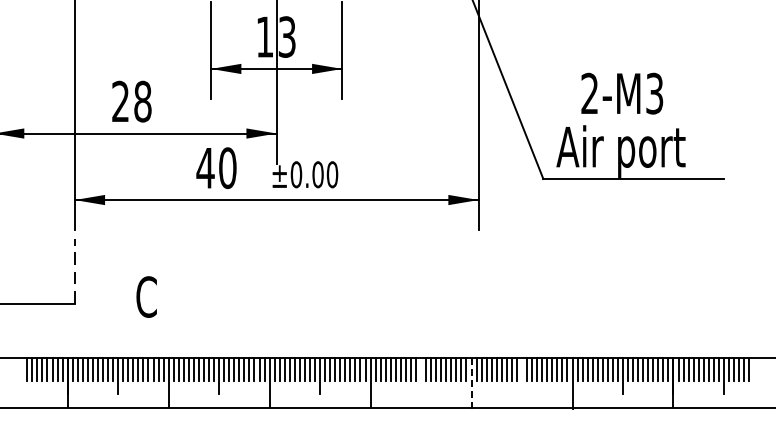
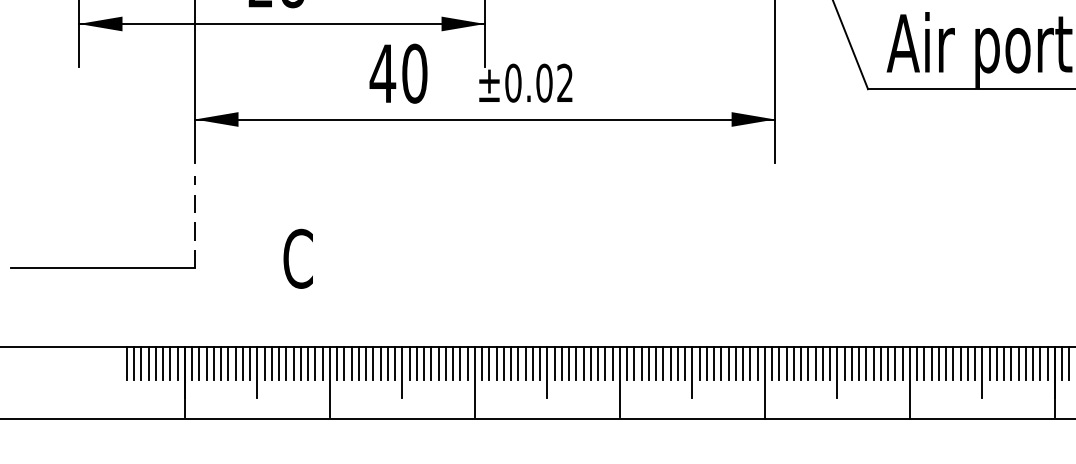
text: (332, 174) -> (565, 82), ±0.00 -> ±0.02
line: (421, 375) -> (693, 371), added
line: (522, 375) -> (838, 371), added
line: (471, 383) -> (764, 383), dashed -> solid

